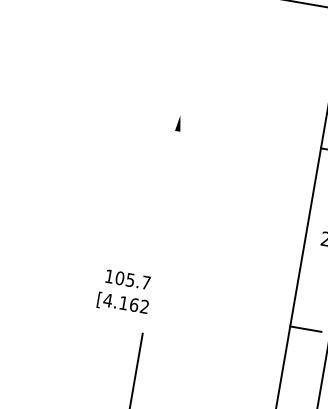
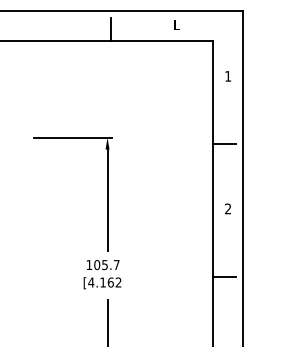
line: (133, 106) -> (72, 137), added
line: (165, 199) -> (107, 200), added
text: (124, 292) -> (102, 274), moved

